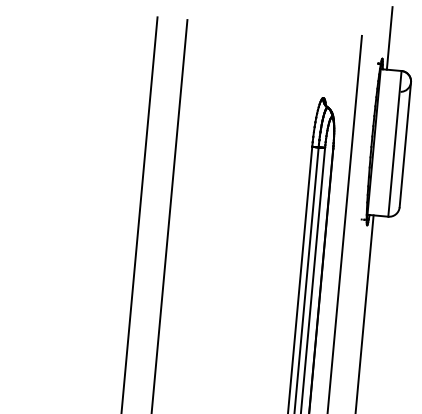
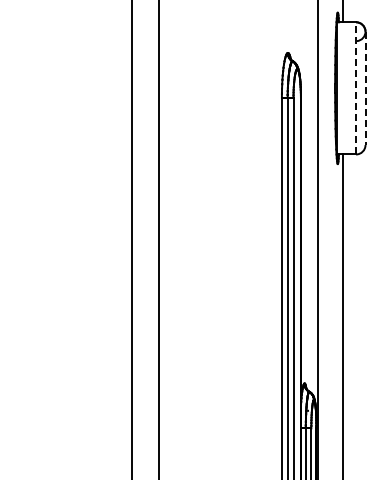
line: (395, 142) -> (356, 87), solid -> dashed
line: (405, 144) -> (365, 88), solid -> dashed

